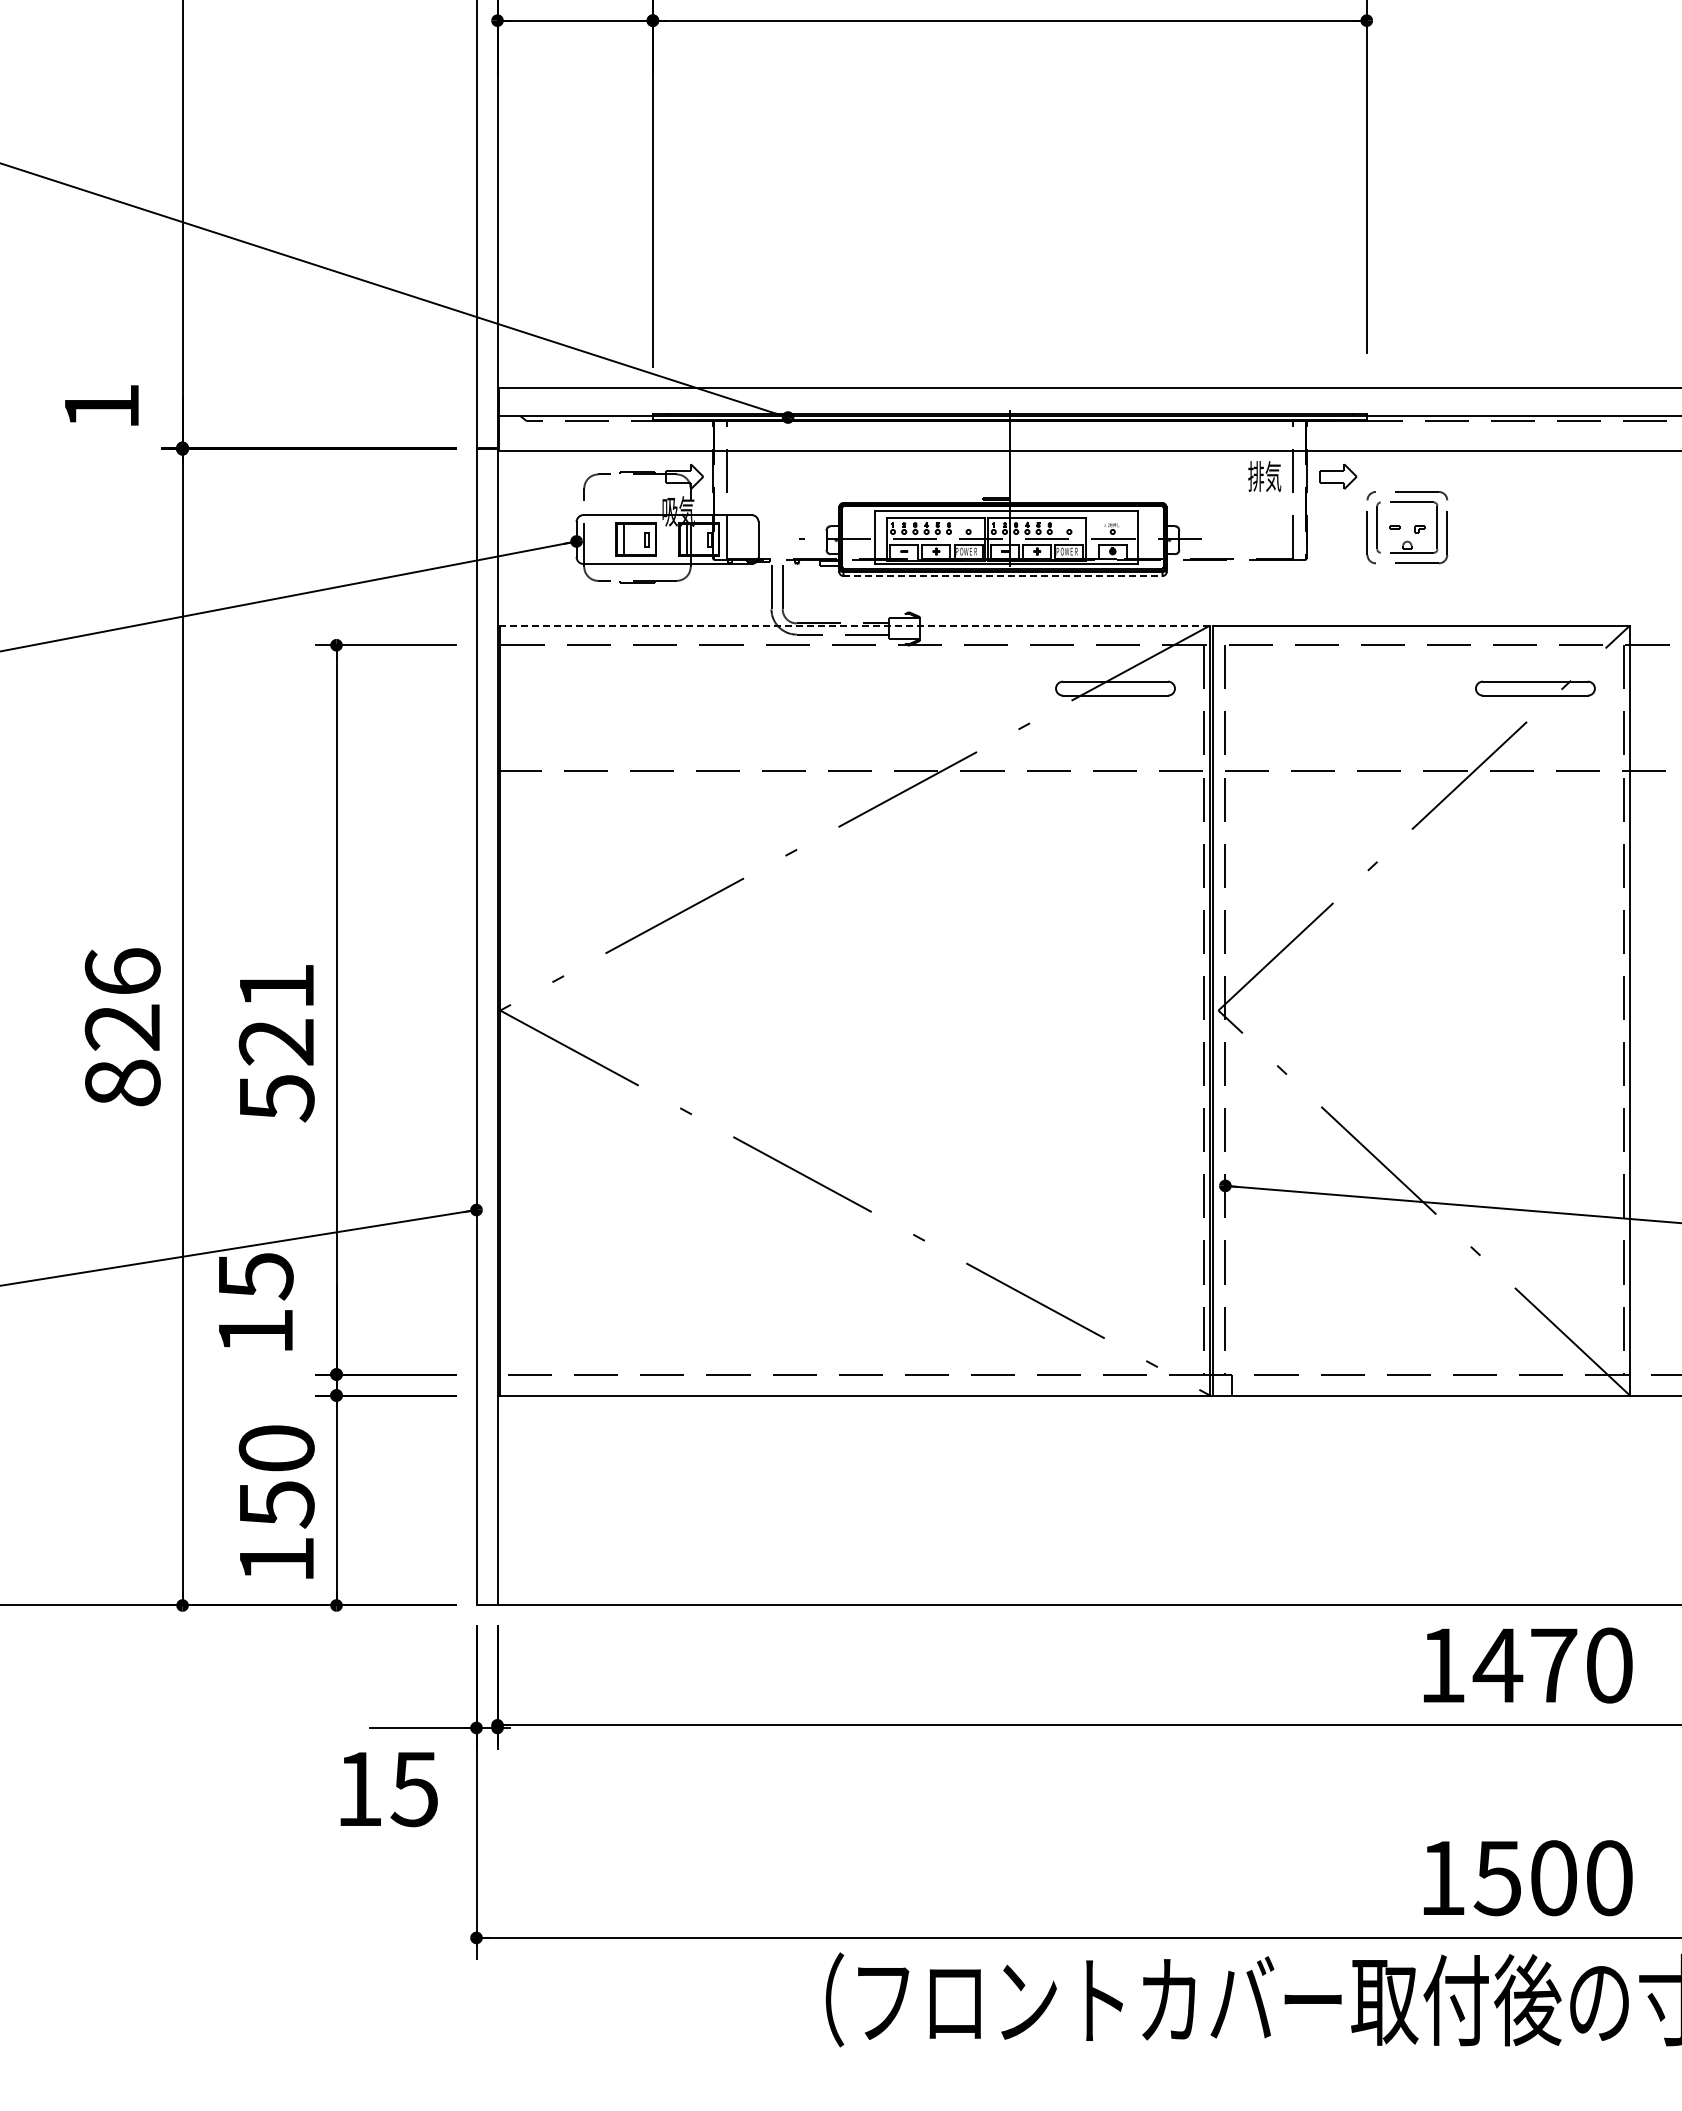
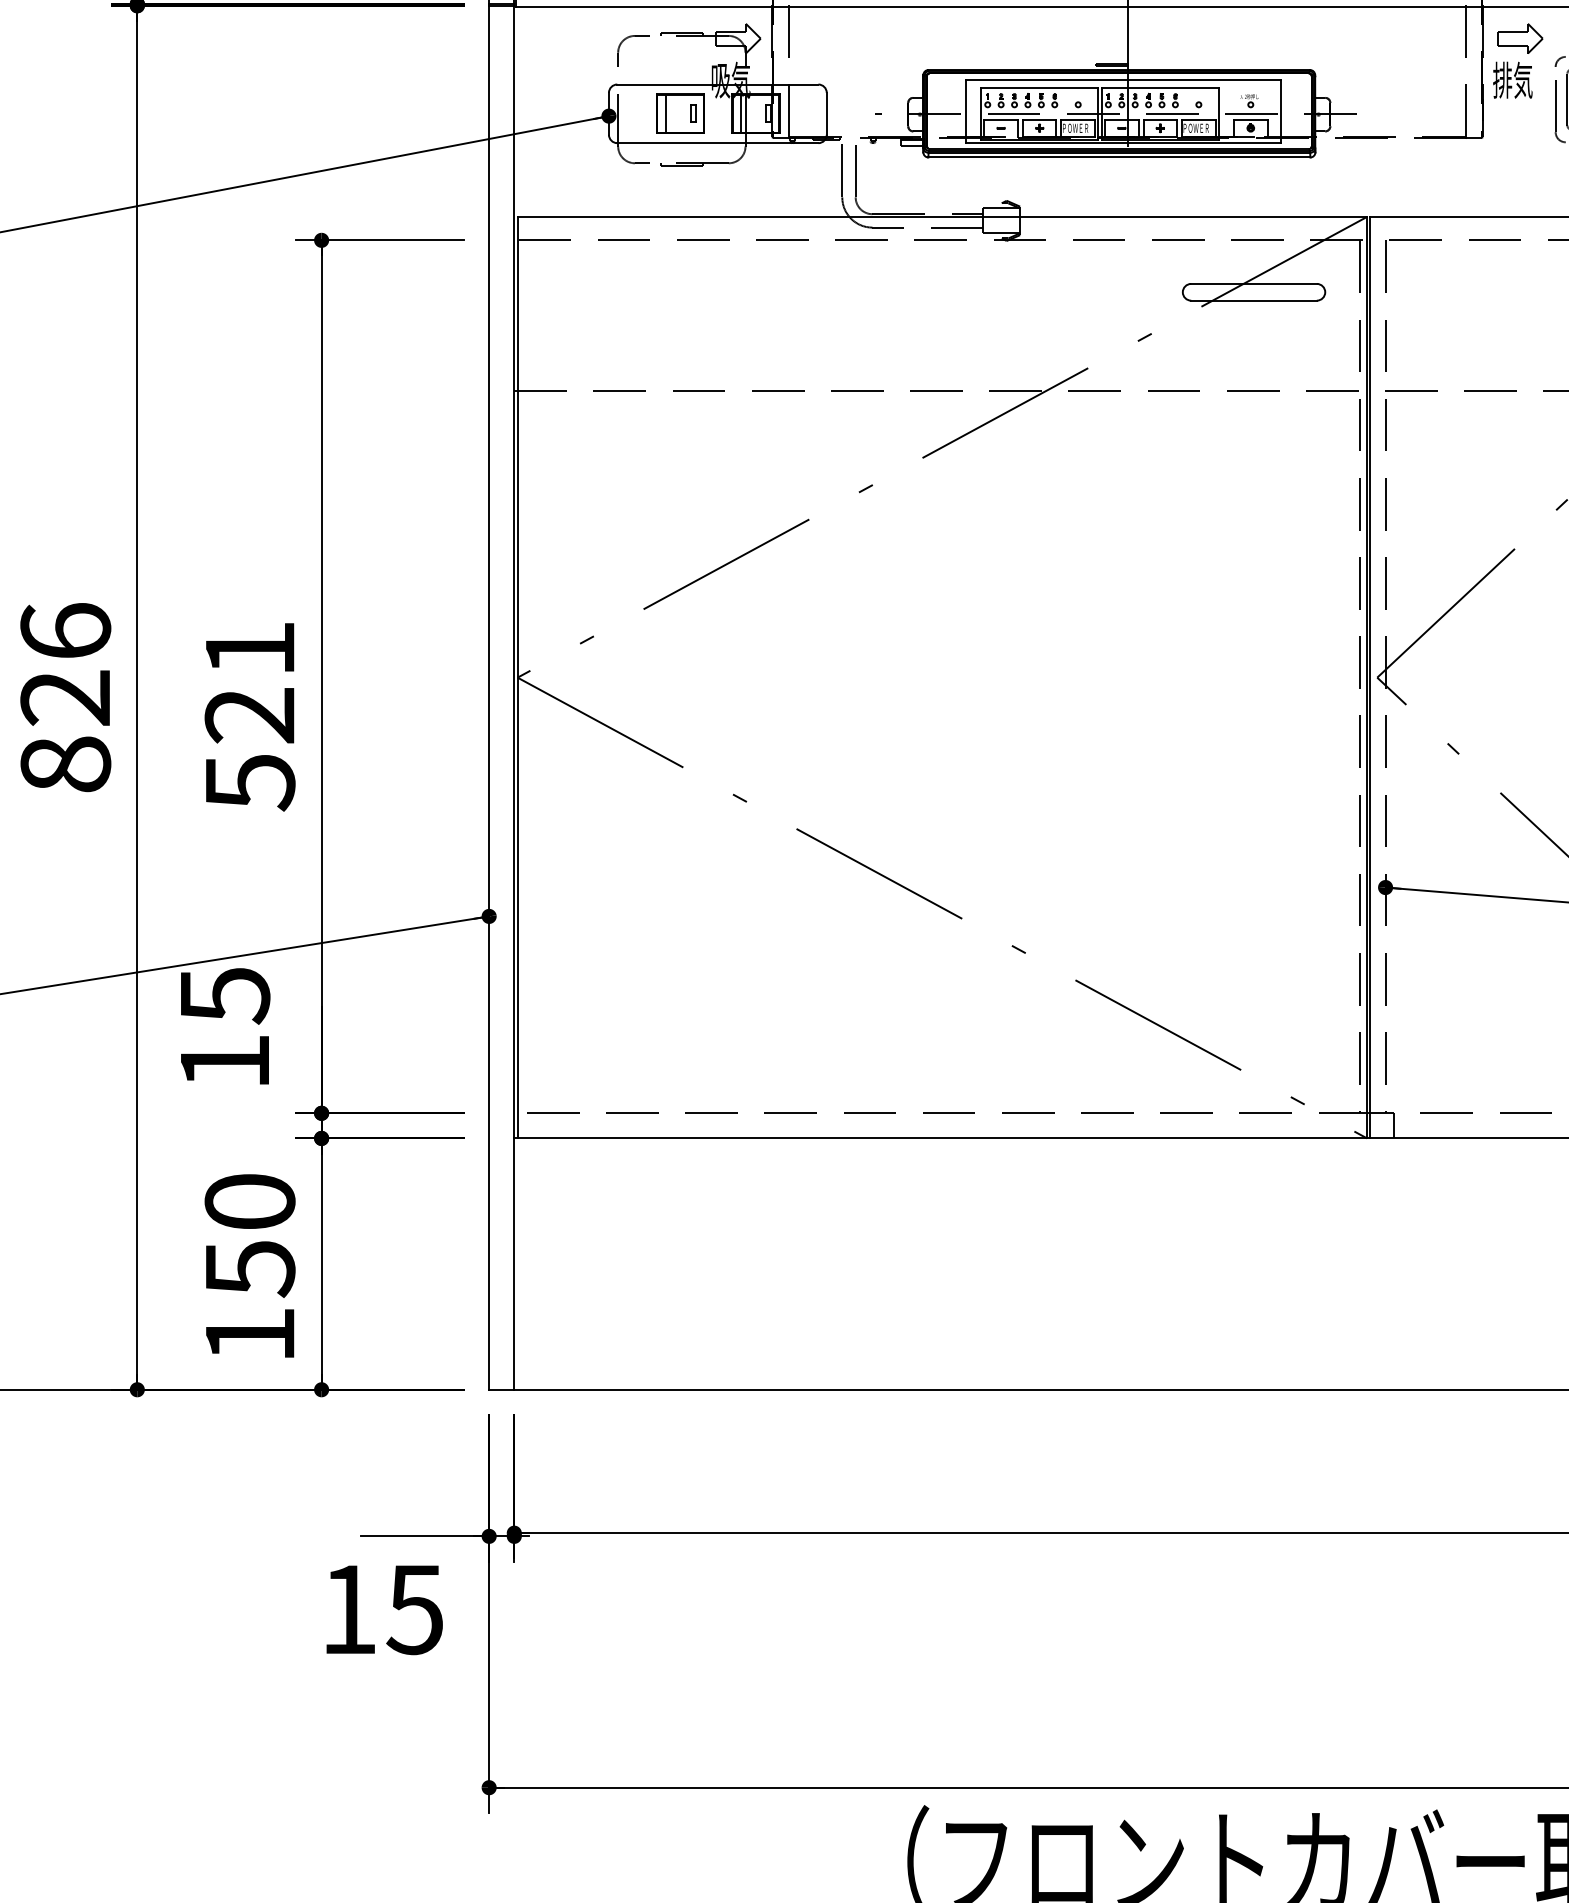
text: (1264, 476) -> (1512, 80), moved
line: (1003, 576) -> (1119, 158), dashed -> solid
line: (855, 625) -> (942, 216), dashed -> solid

